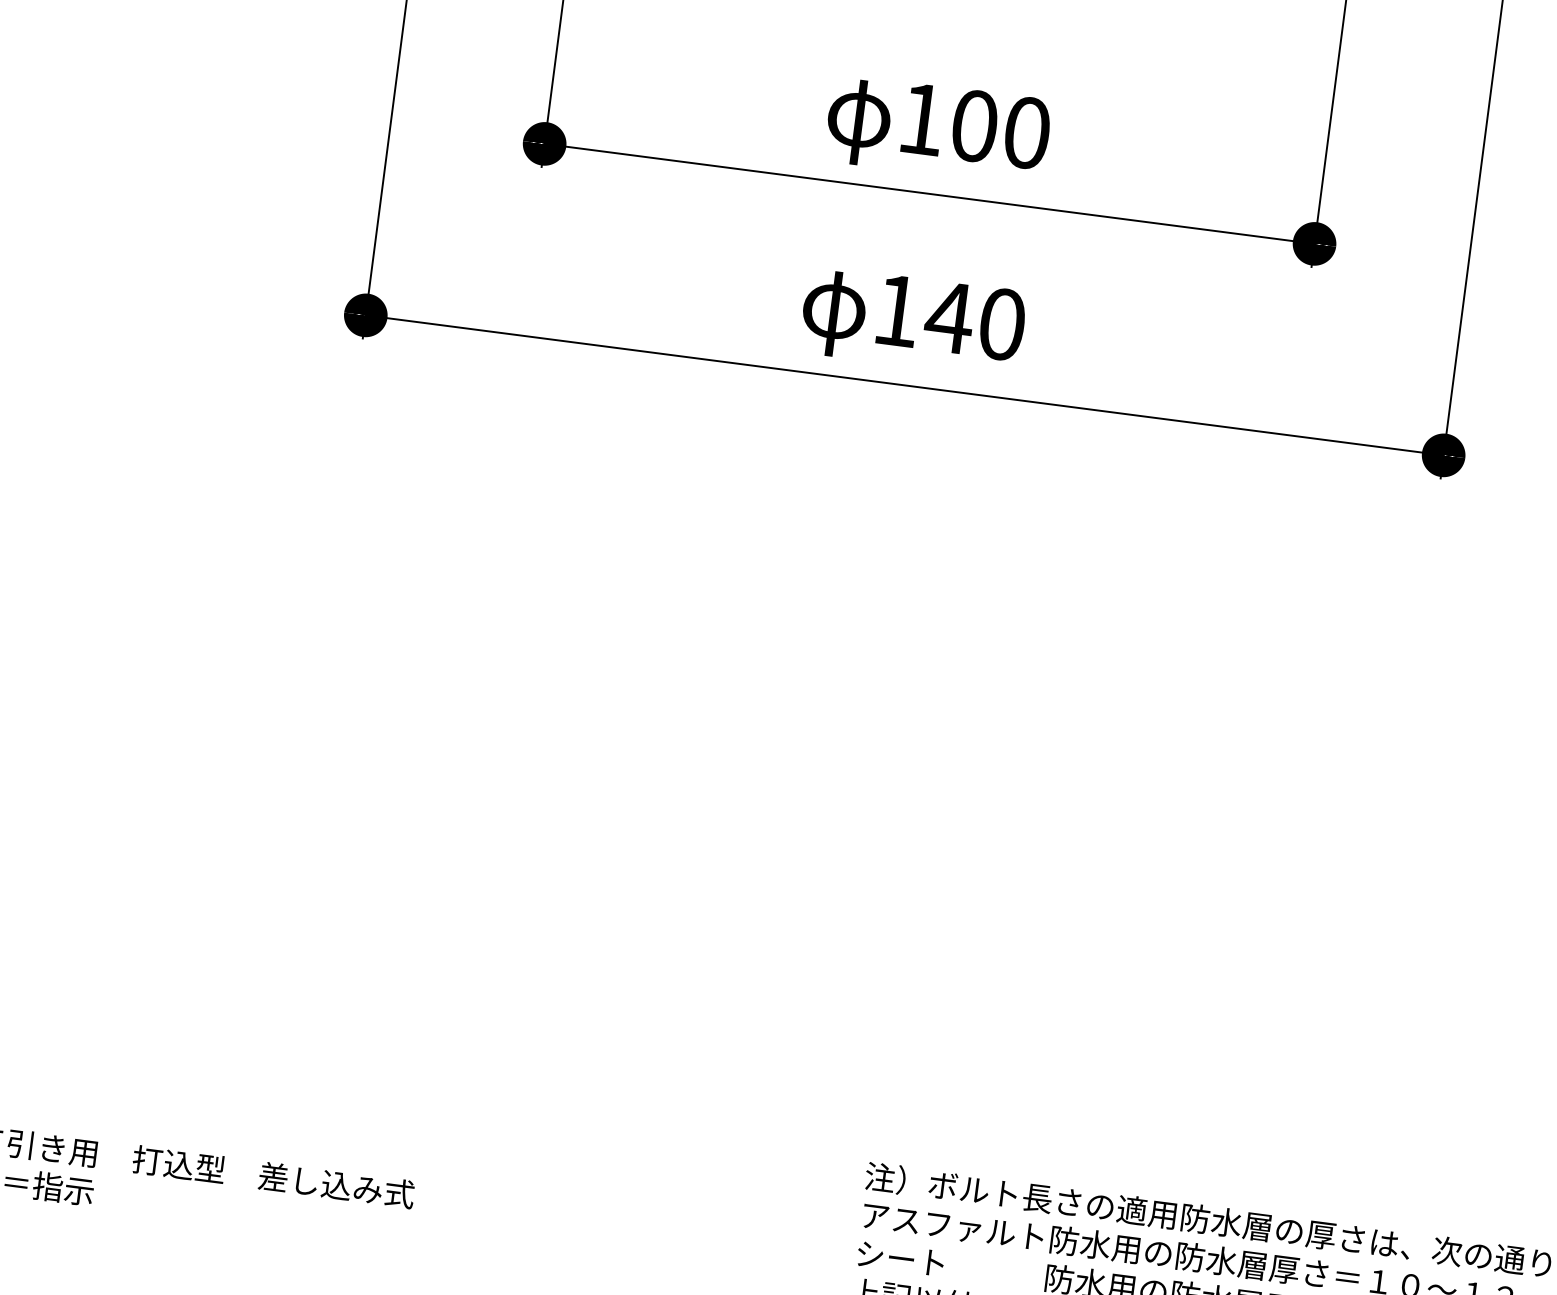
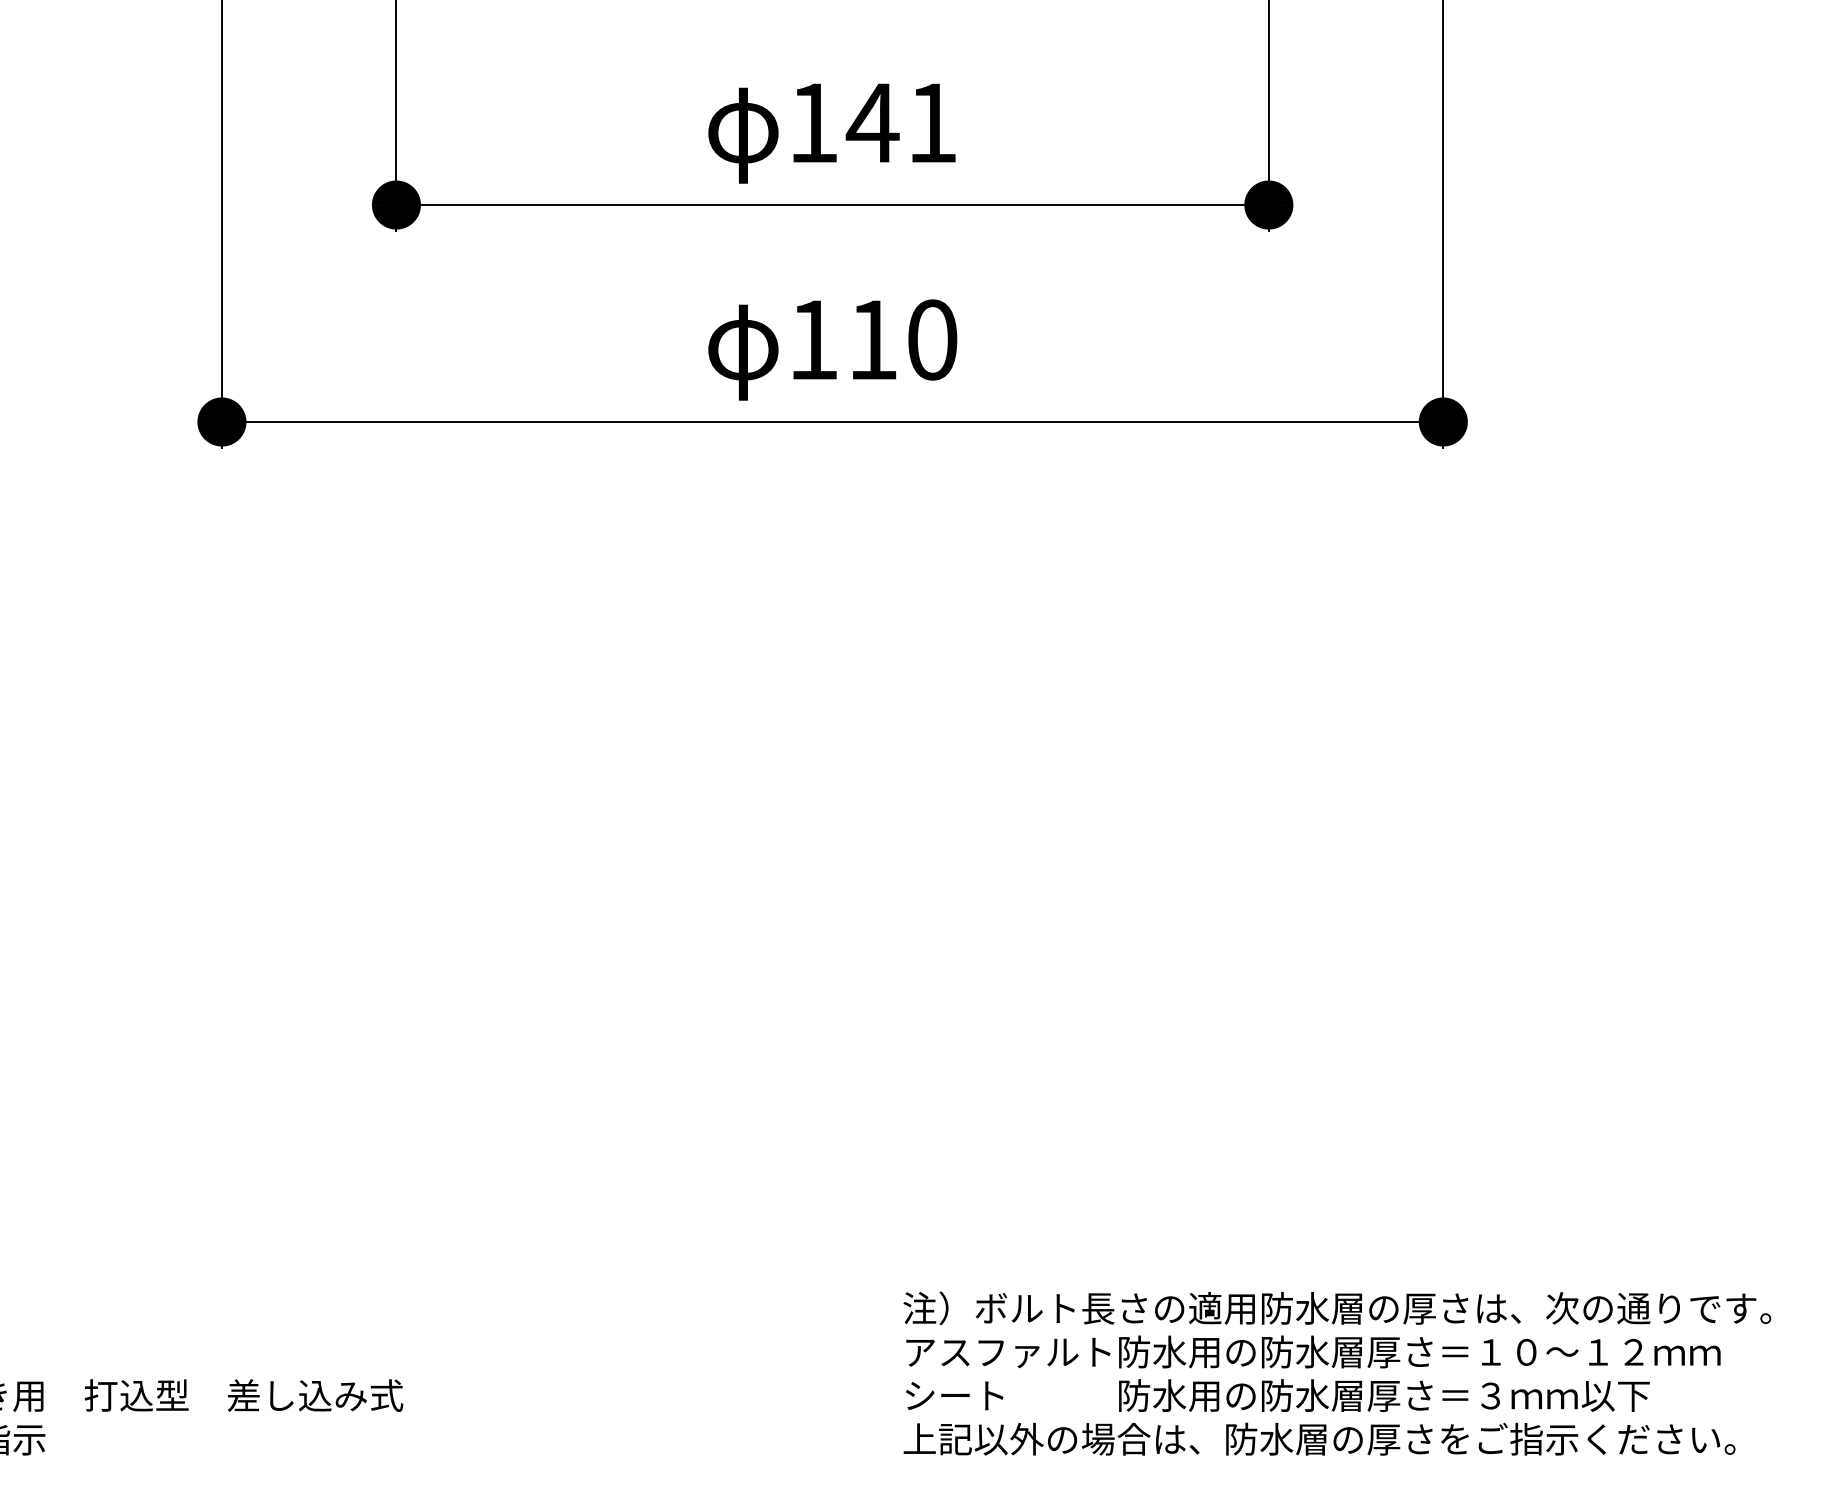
text: (999, 128) -> (901, 122), 100 -> 141
text: (949, 317) -> (872, 339), 140 -> 110

